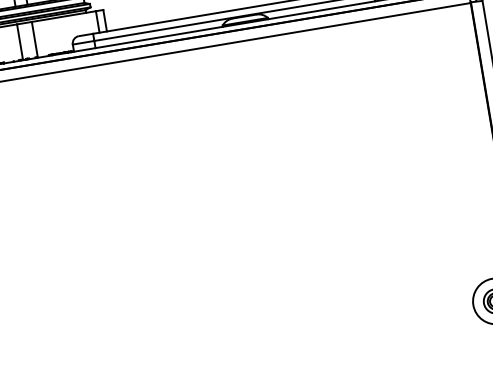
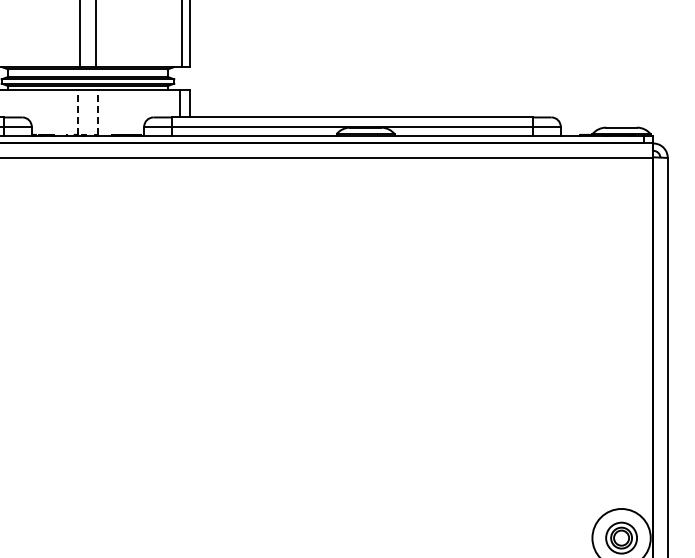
line: (34, 39) -> (97, 112), solid -> dashed
line: (20, 42) -> (78, 112), solid -> dashed

